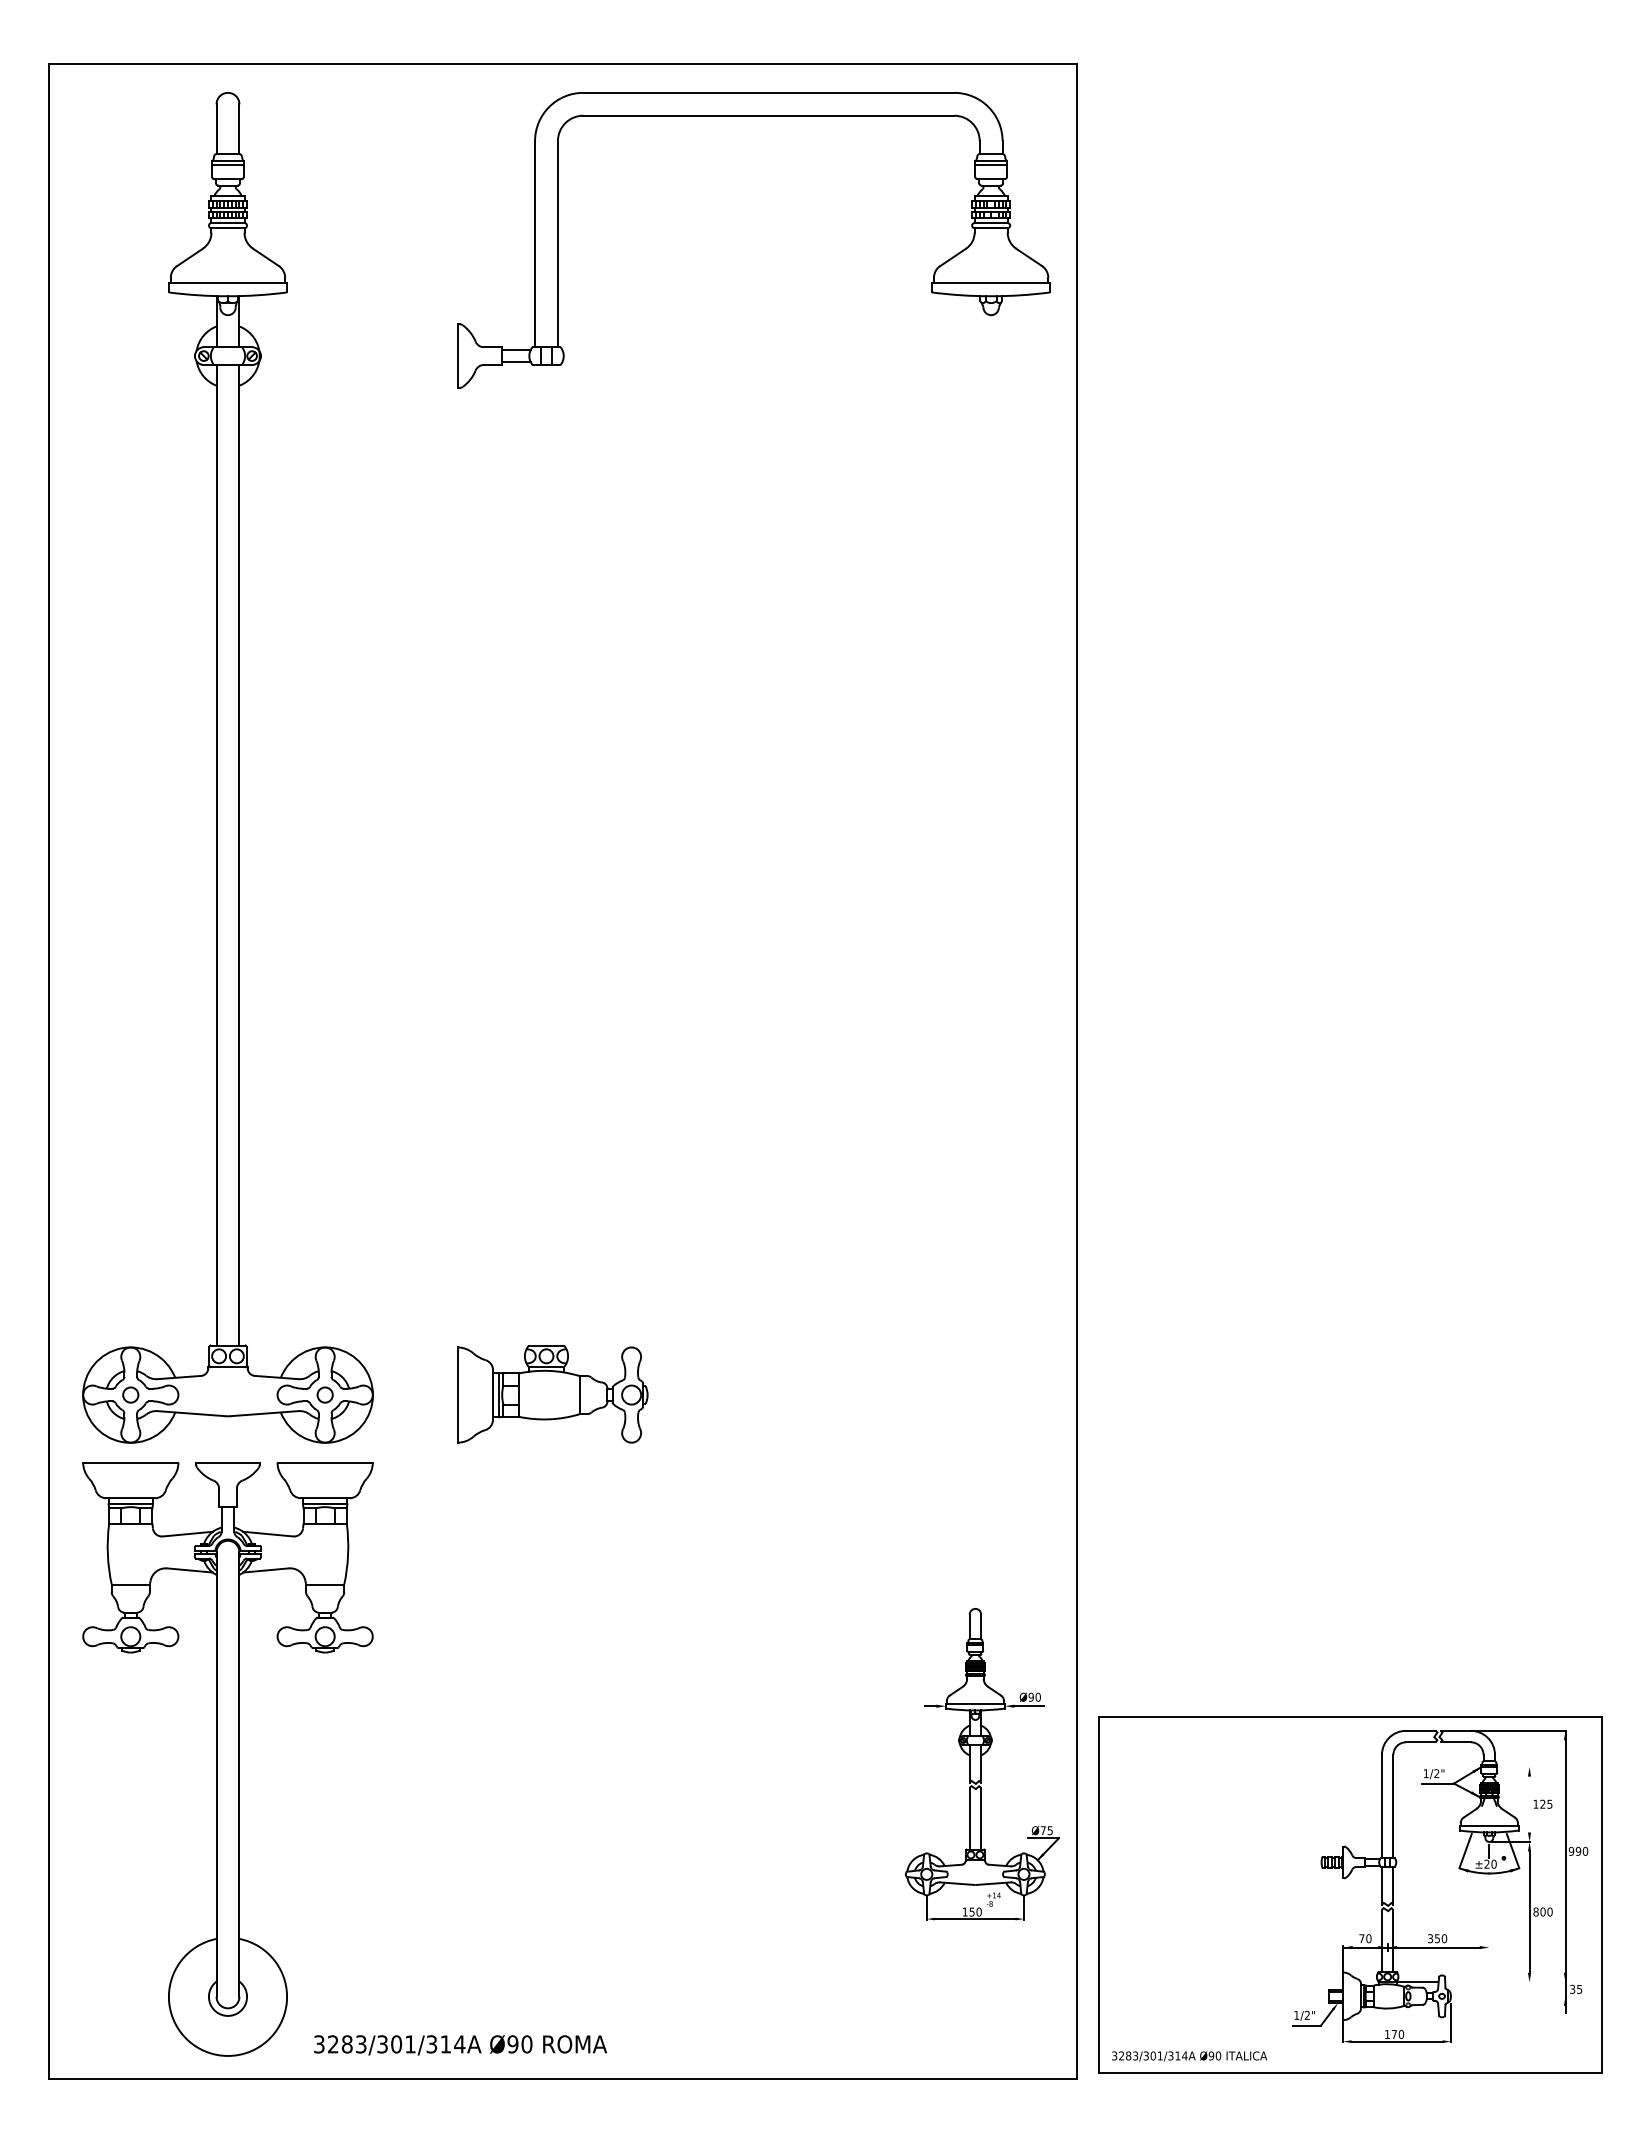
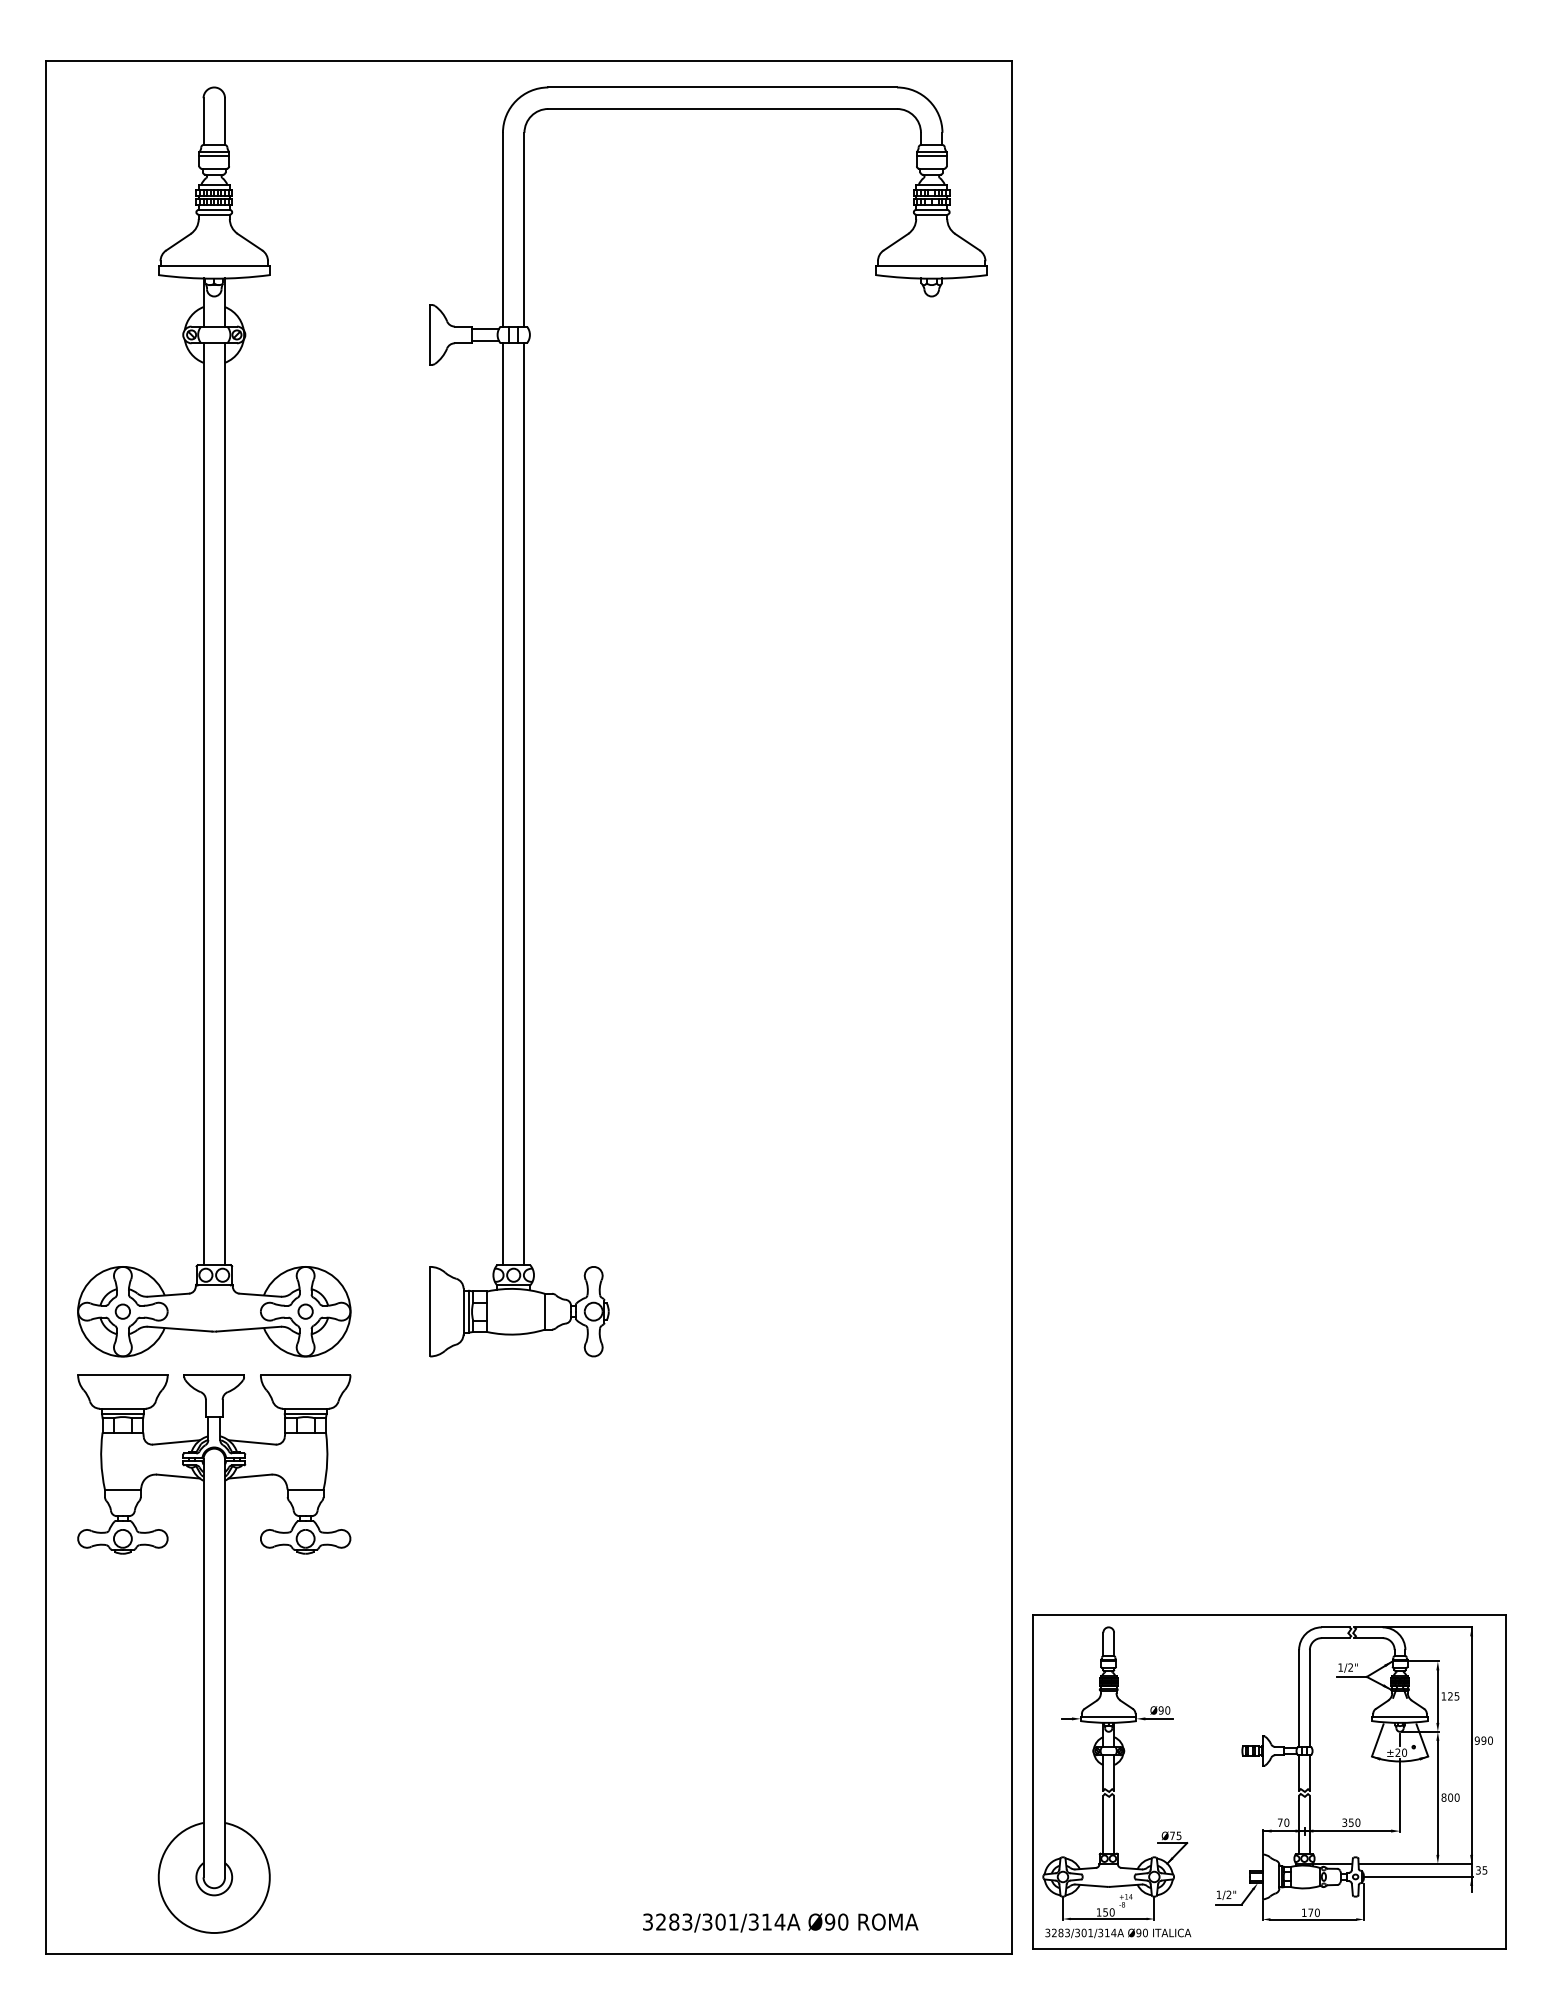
line: (535, 855) -> (503, 804), added
line: (557, 855) -> (524, 804), added
part: (982, 1764) -> (1115, 1773), moved
line: (1514, 1767) -> (1423, 1661), added
line: (1529, 1804) -> (1437, 1696), added
line: (1489, 1909) -> (1400, 1795), added
line: (1506, 1982) -> (1416, 1863), added
line: (1508, 1996) -> (1418, 1877), added
text: (460, 2045) -> (780, 1923), moved

